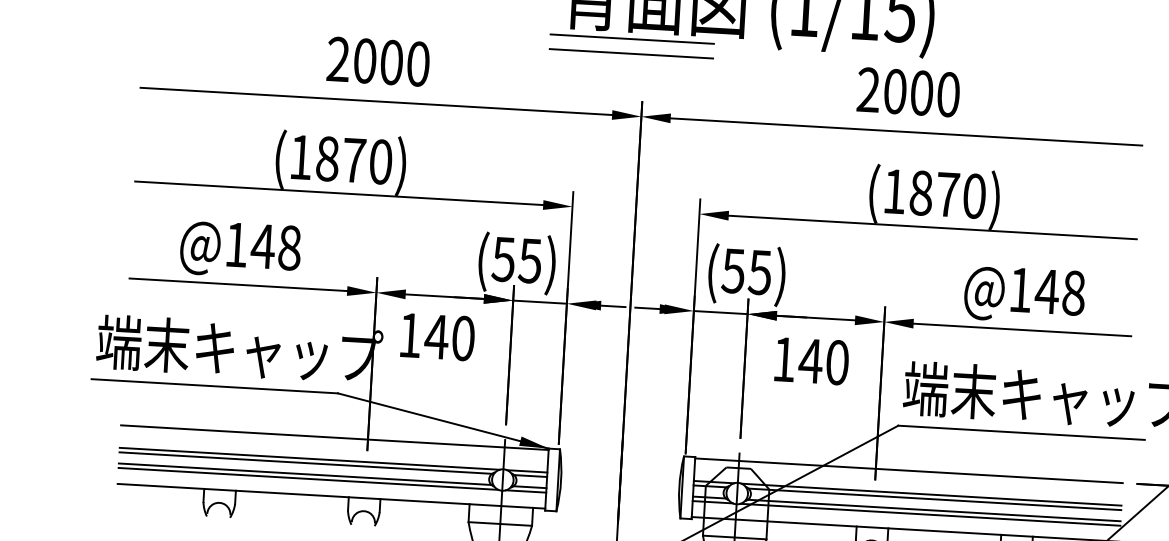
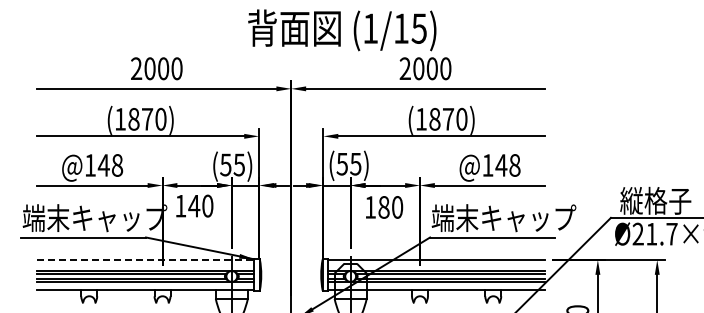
line: (632, 38) -> (284, 49), removed
line: (631, 54) -> (284, 57), removed
text: (809, 361) -> (383, 207), 140 -> 180
line: (336, 436) -> (146, 259), solid -> dashed

